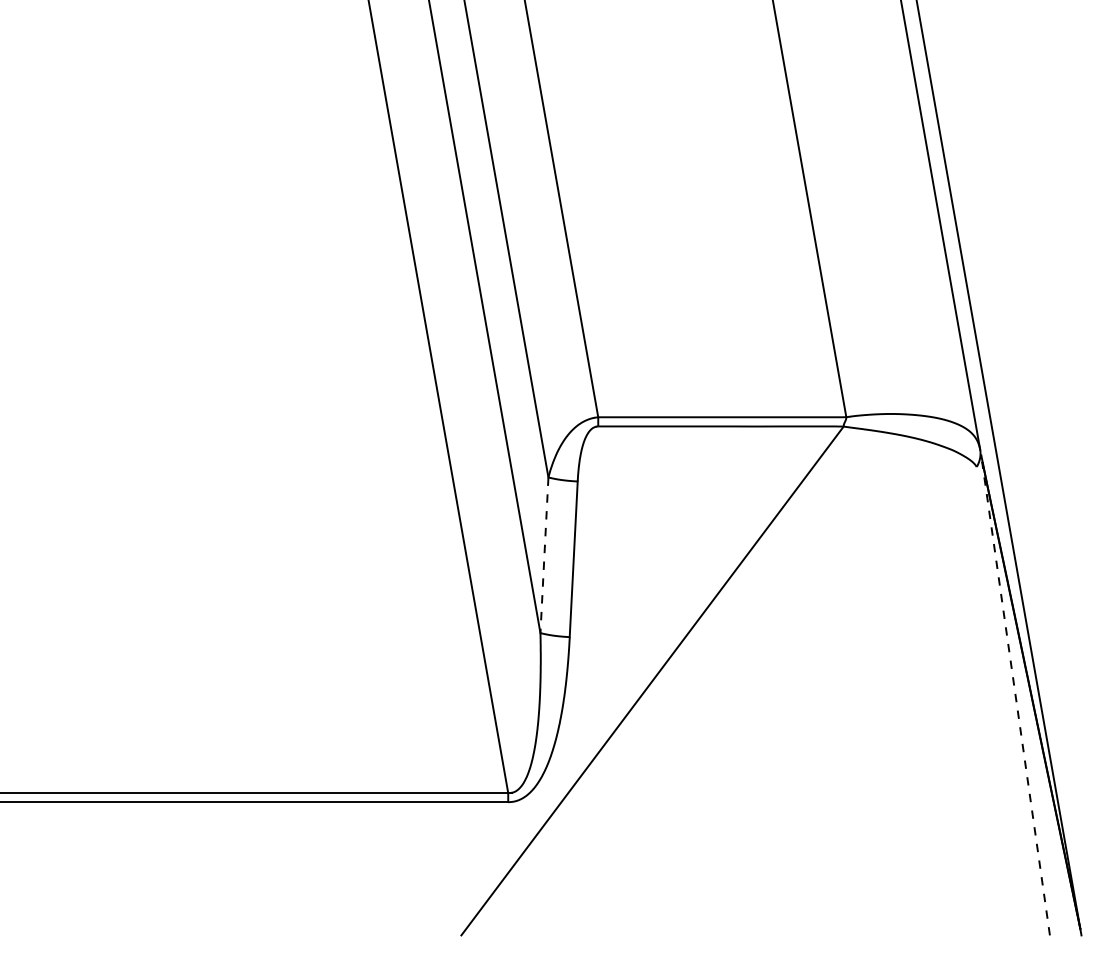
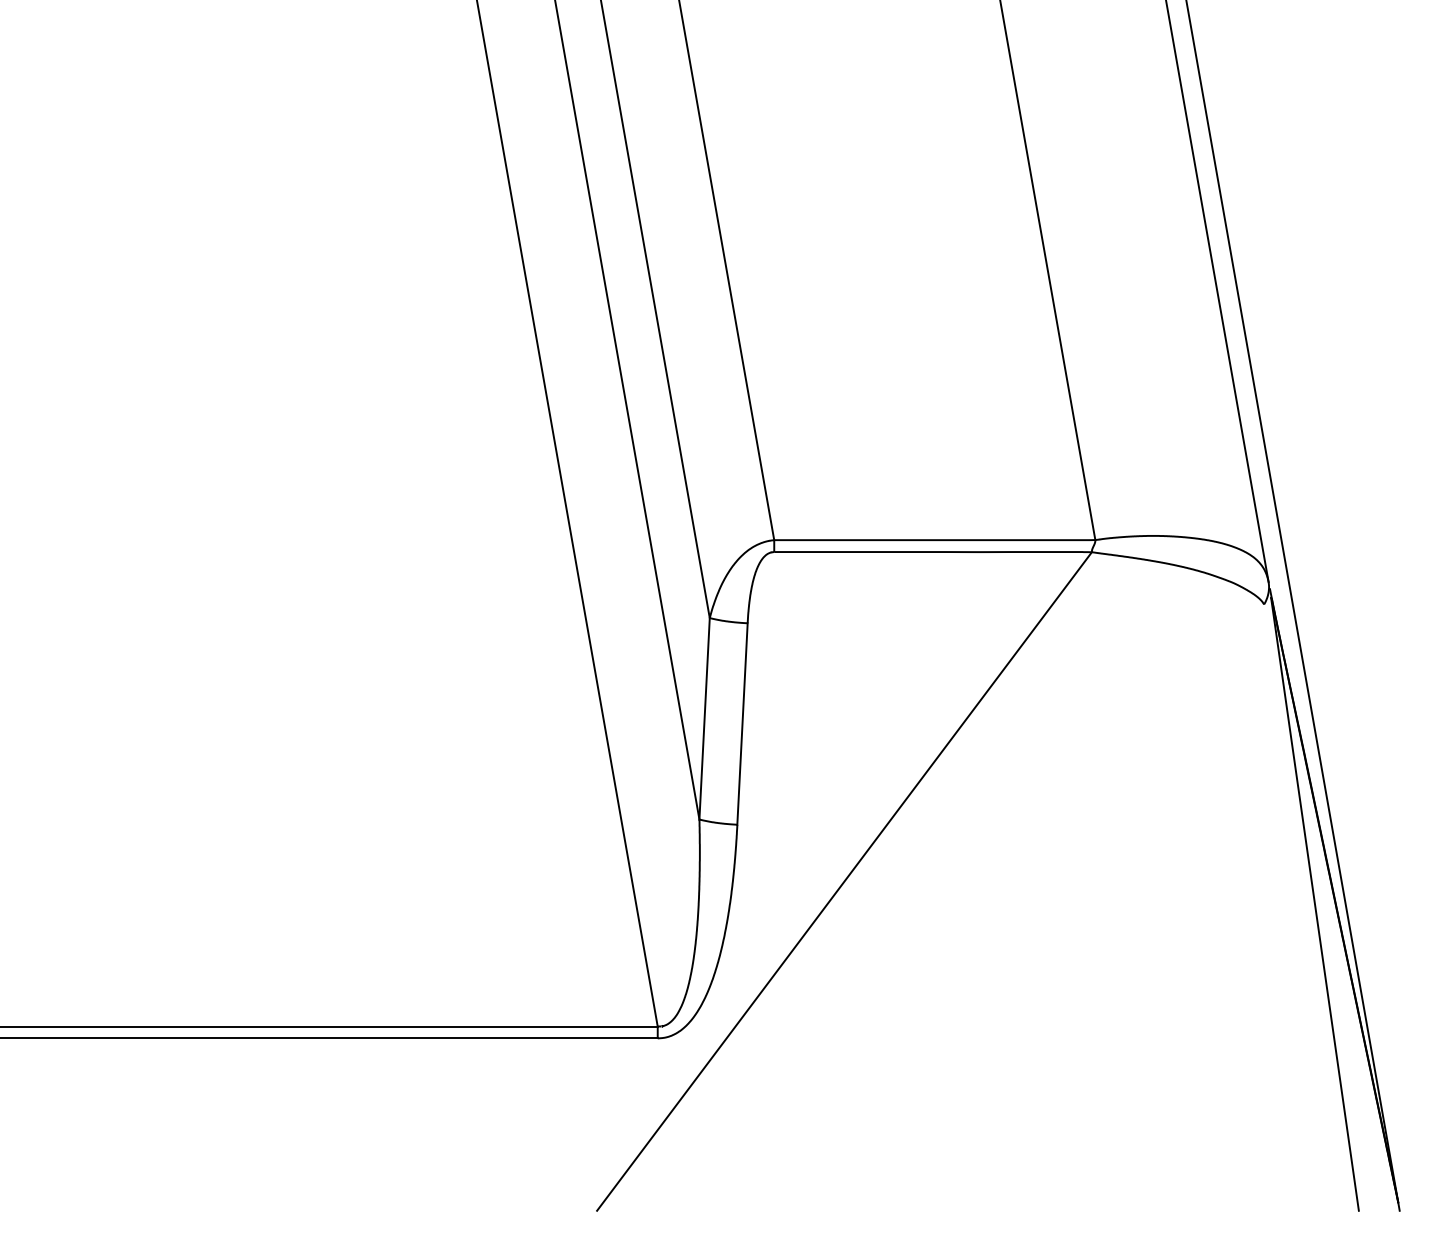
line: (544, 555) -> (704, 718), dashed -> solid
line: (1015, 698) -> (1314, 904), dashed -> solid

